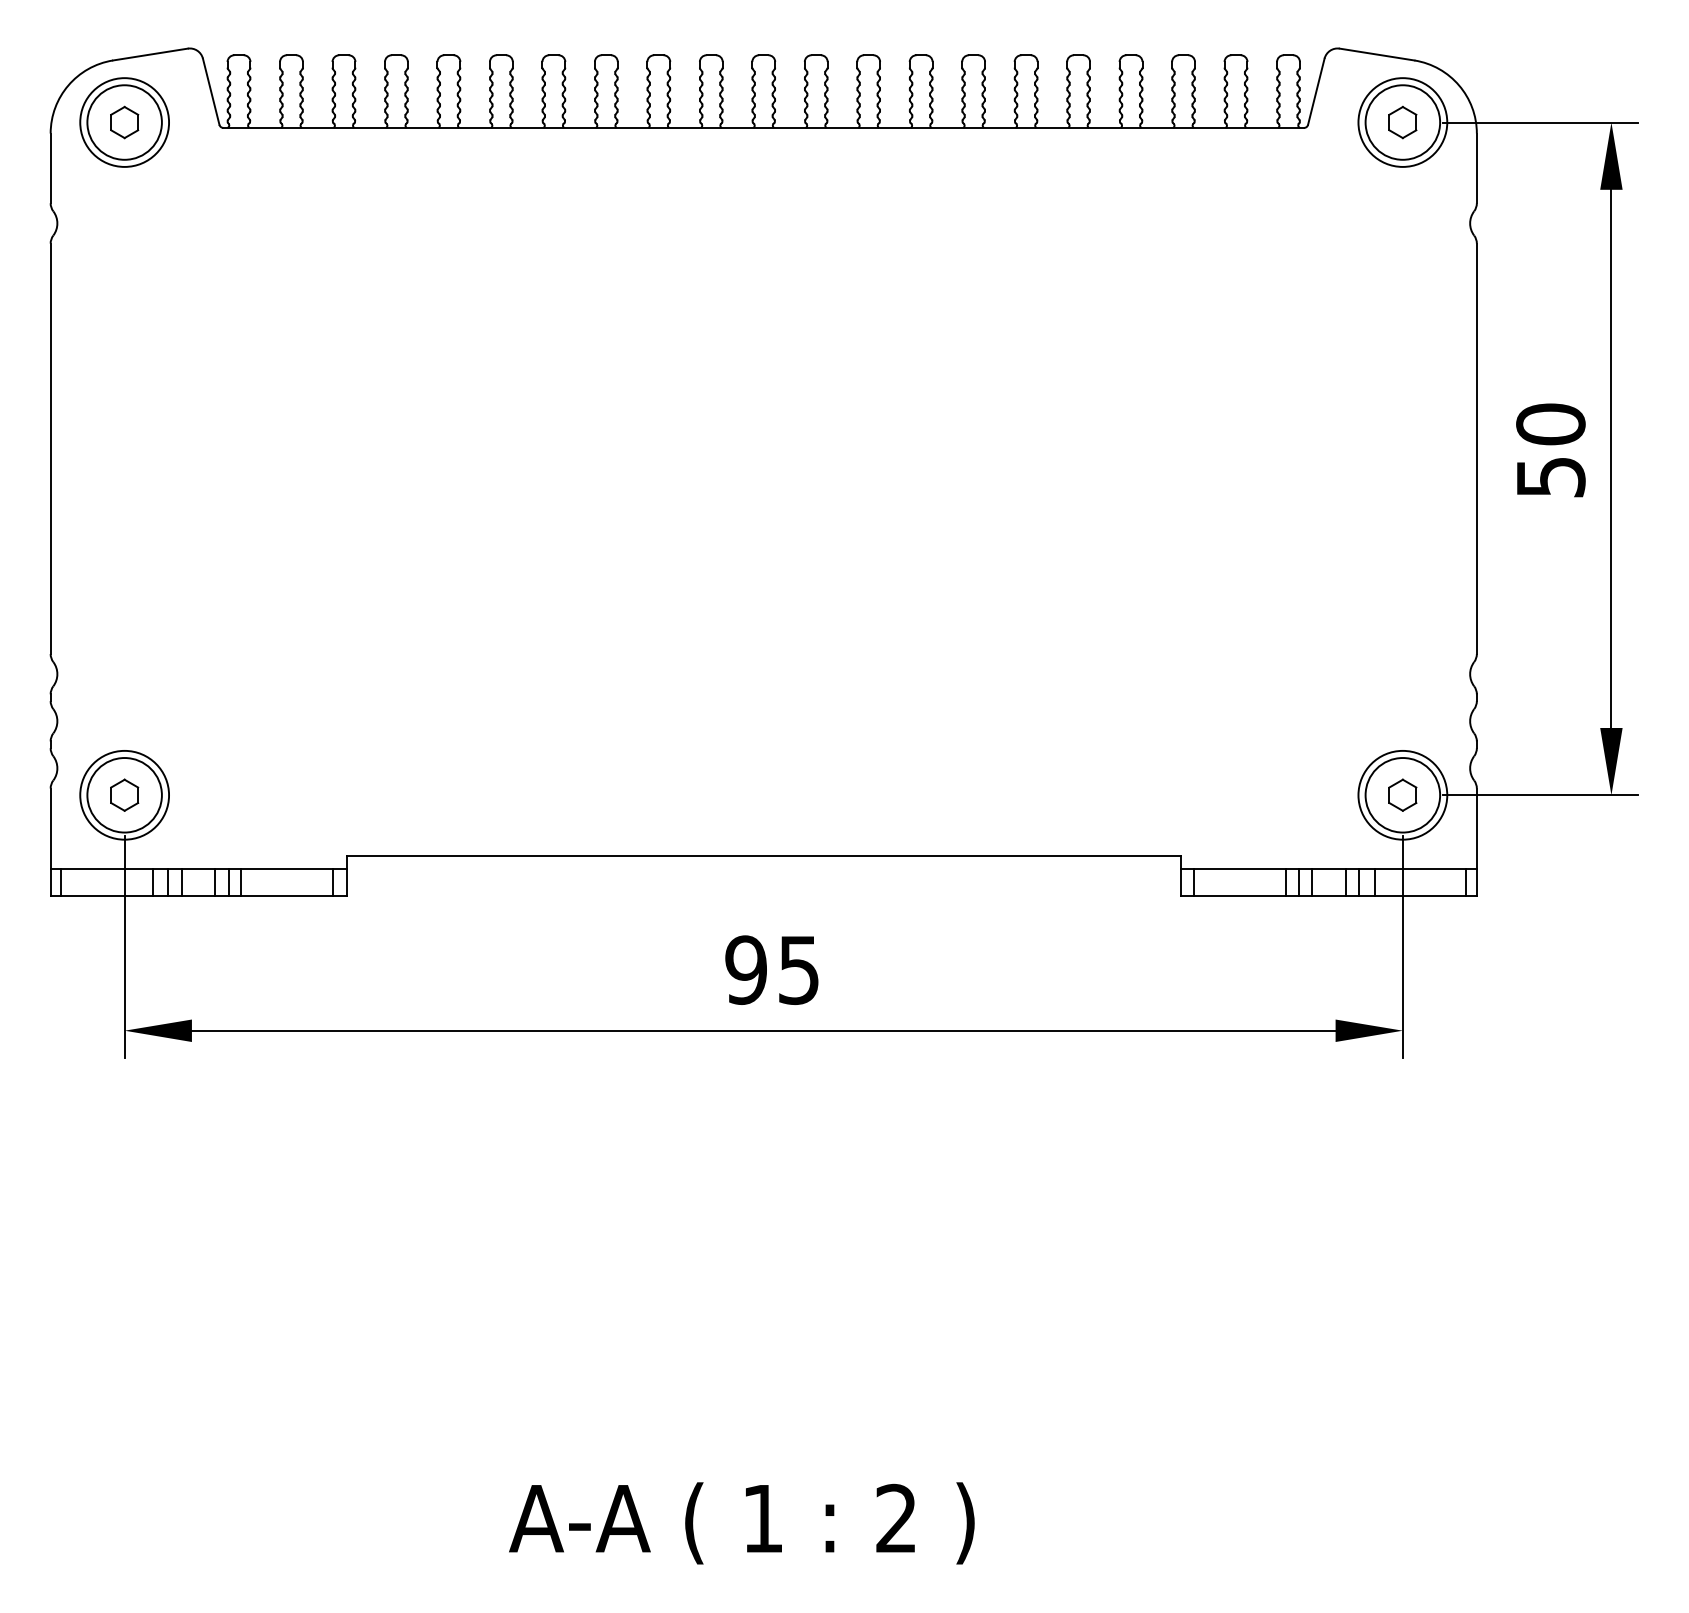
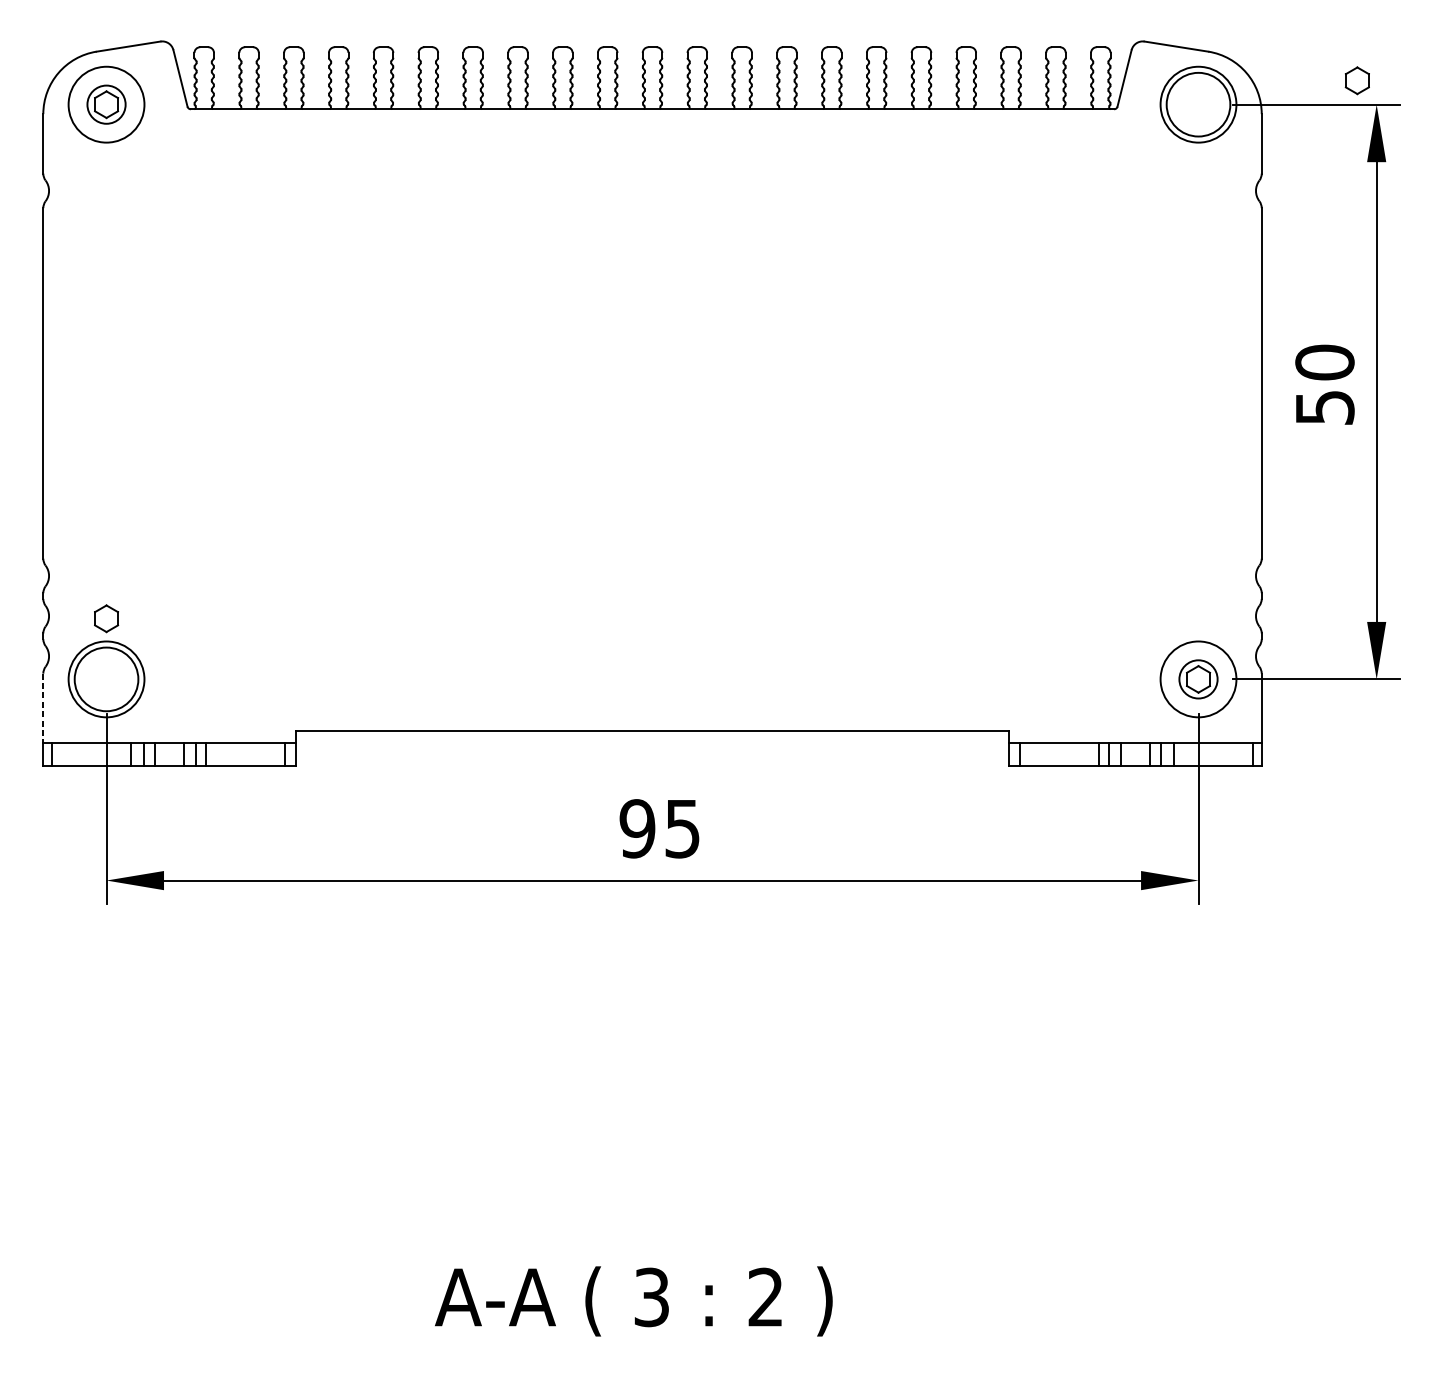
circle: (124, 122) -> (106, 104), size x0.6
part: (1402, 122) -> (1357, 80), moved
part: (124, 794) -> (106, 618), moved
circle: (1402, 795) -> (1198, 679), size x0.6
line: (50, 829) -> (43, 708), solid -> dashed
text: (762, 1518) -> (651, 1297), 1 -> 3

